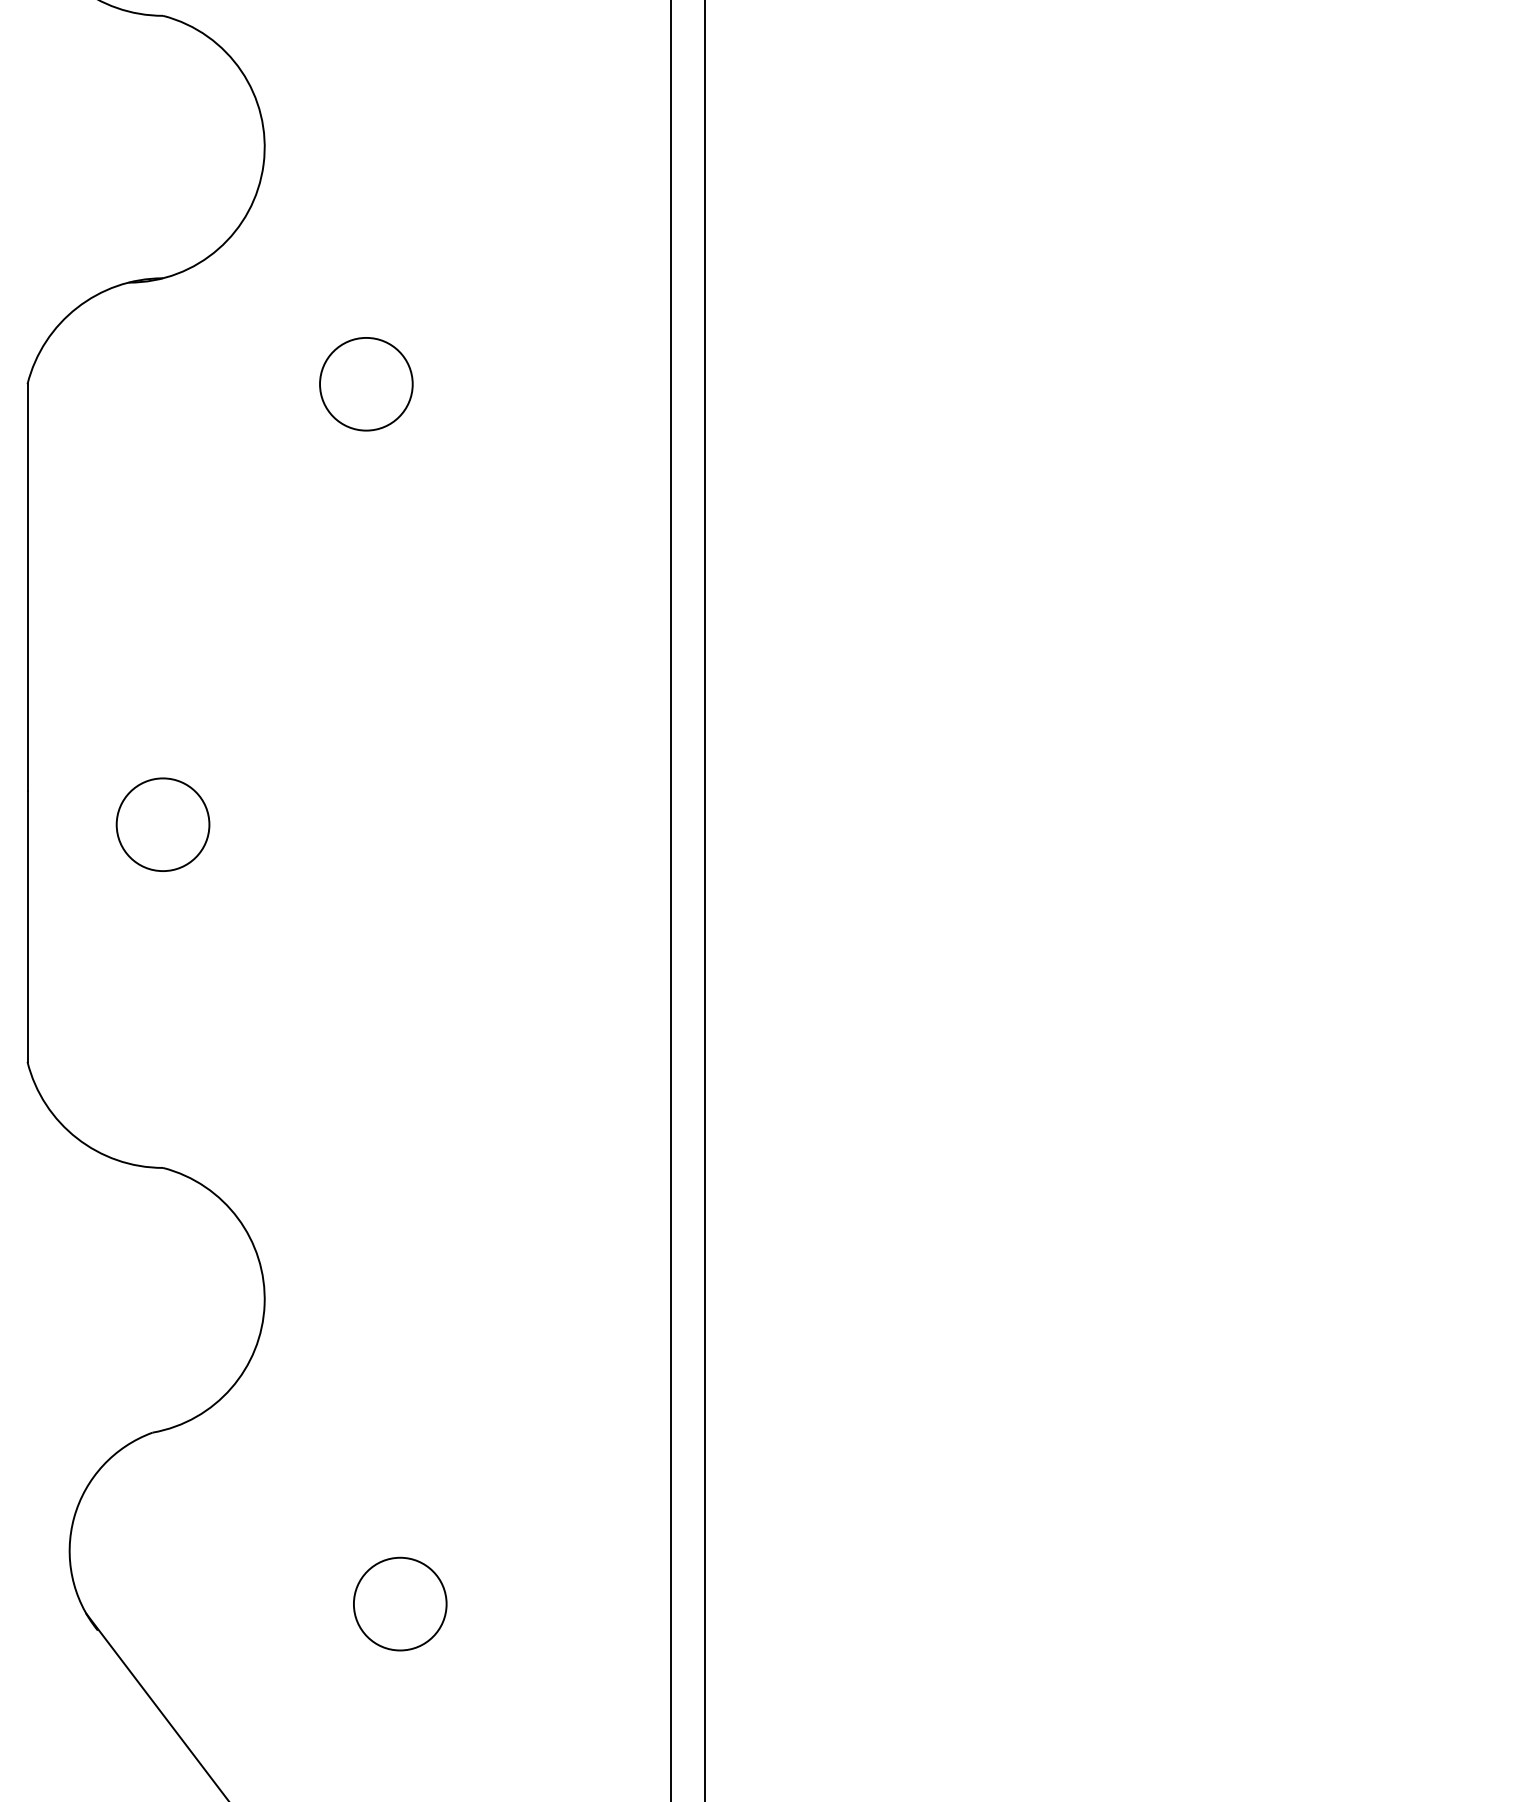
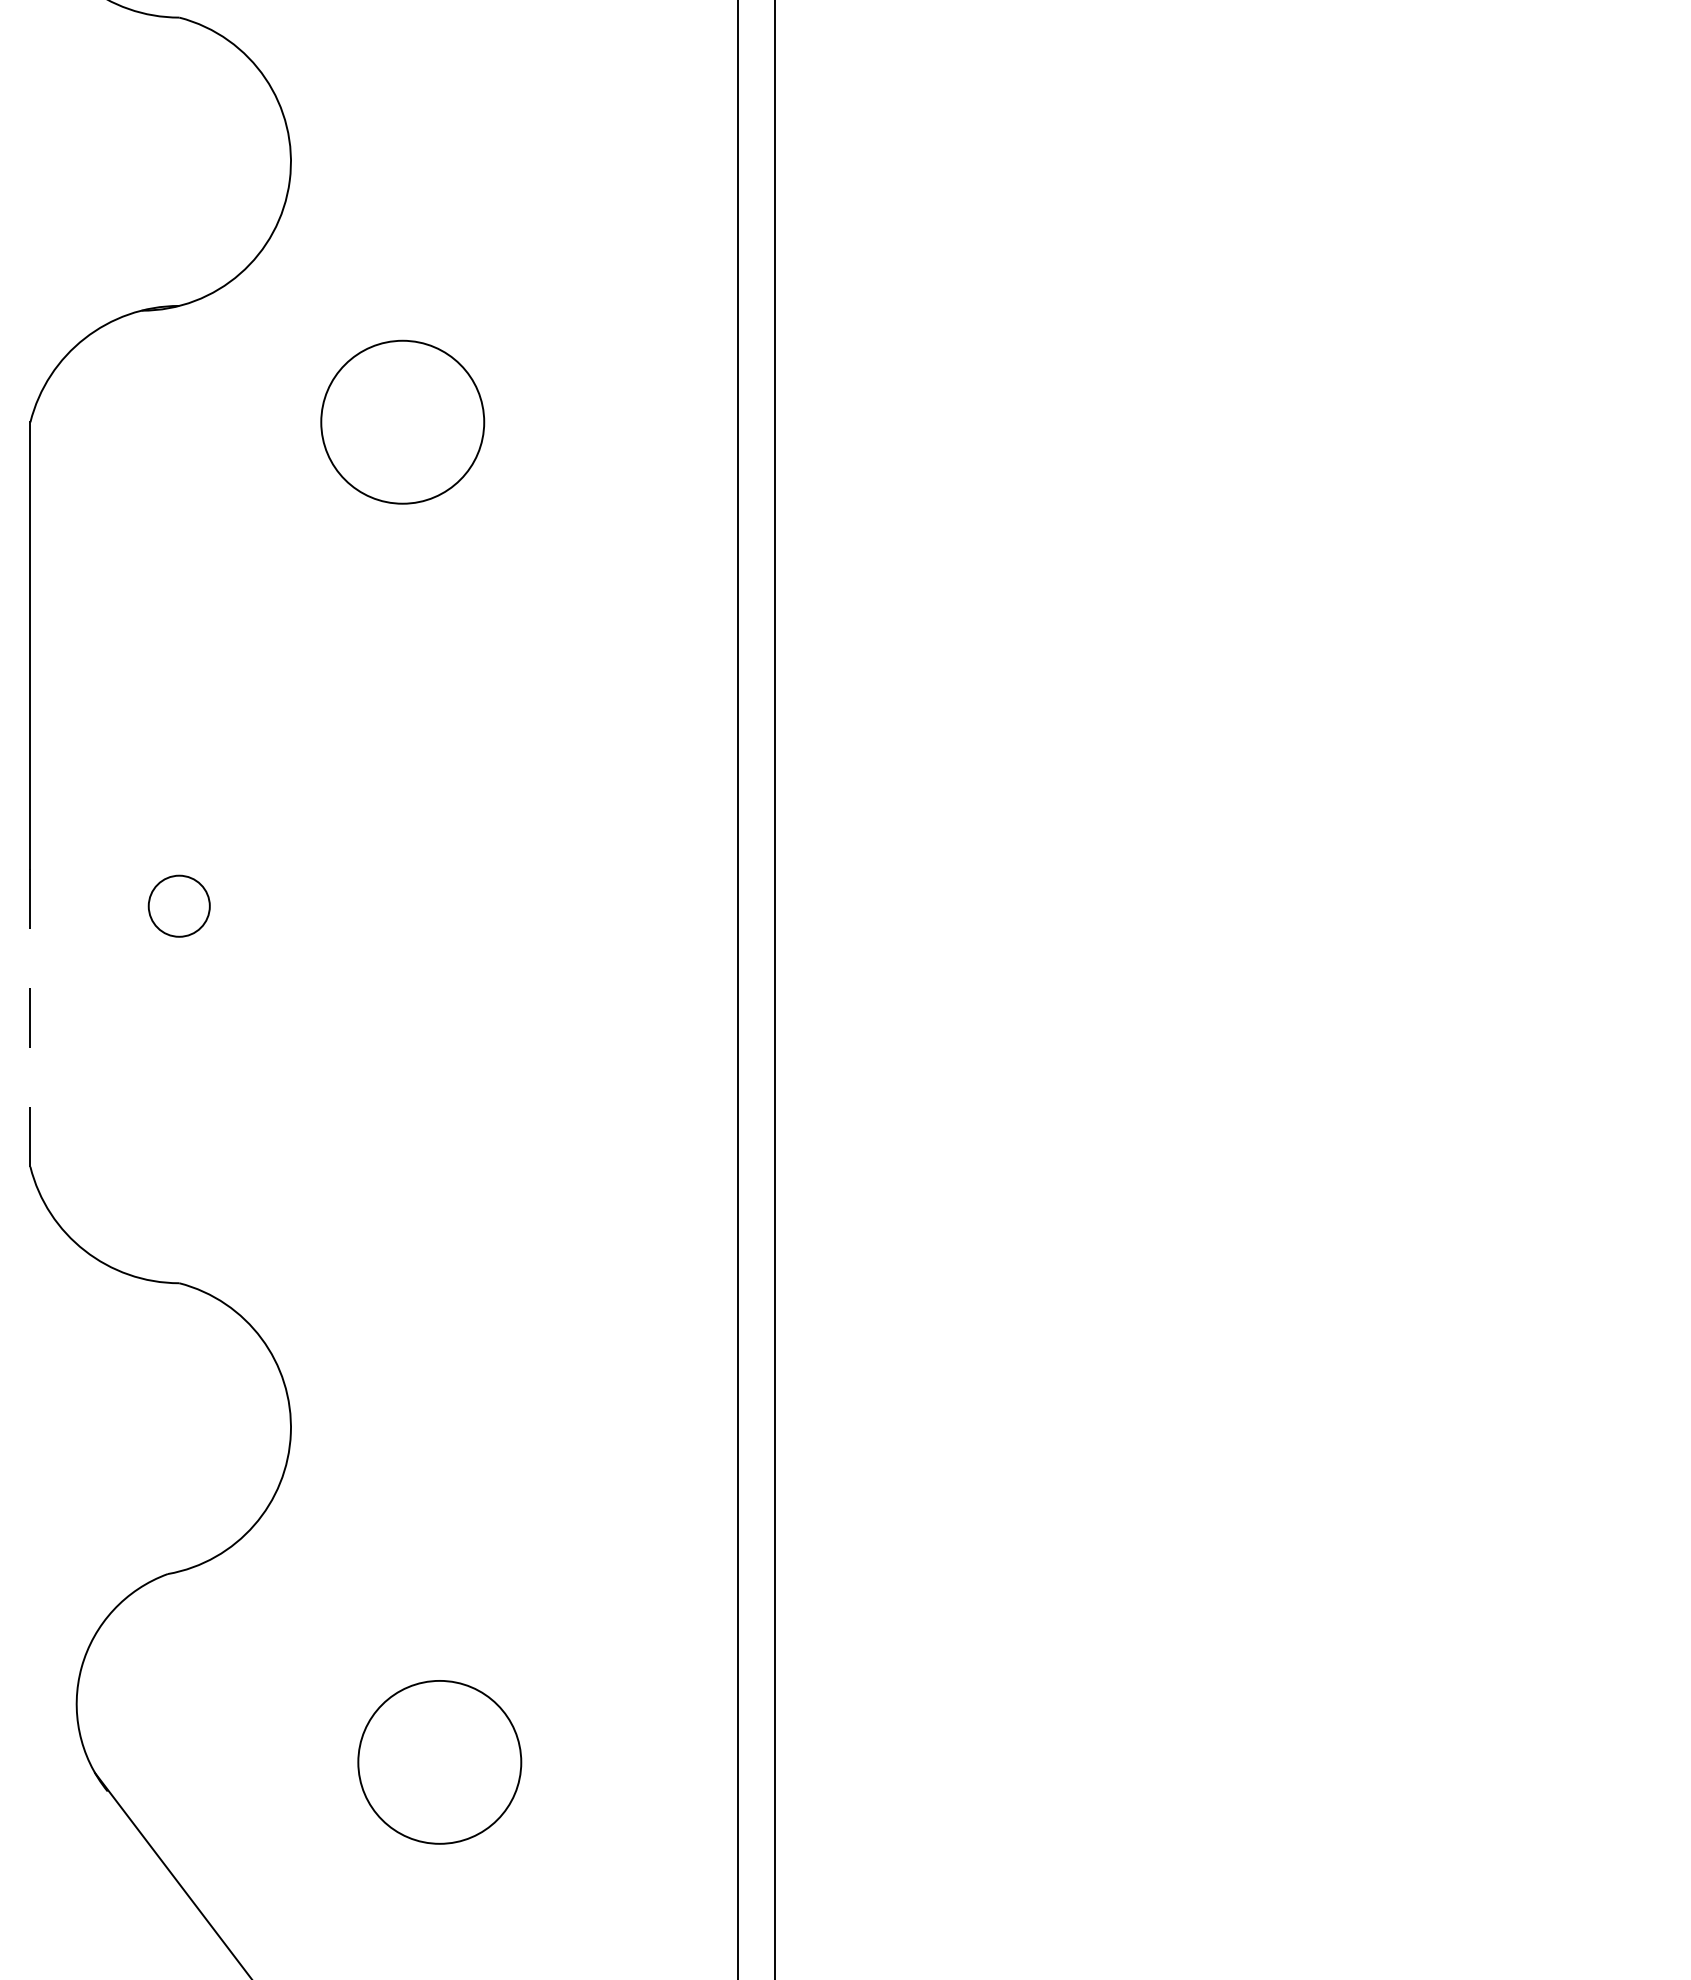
circle: (366, 384) -> (402, 422), size x1.6
circle: (163, 824) -> (179, 906), size x0.6
line: (27, 926) -> (30, 1017), solid -> dashed
circle: (399, 1604) -> (439, 1762), size x1.6

